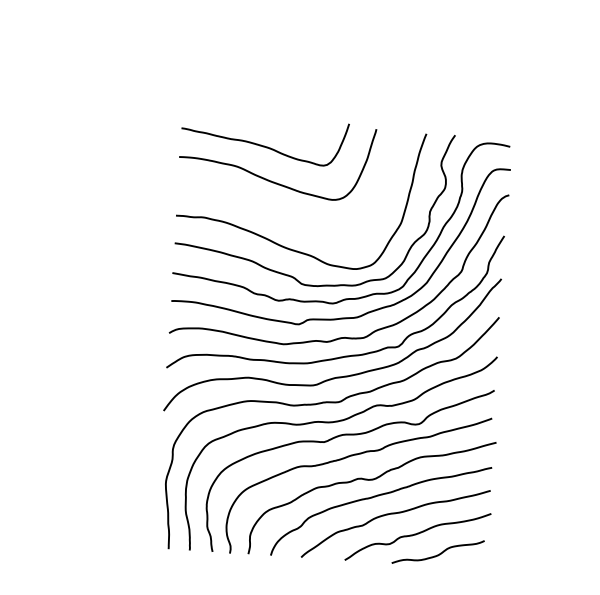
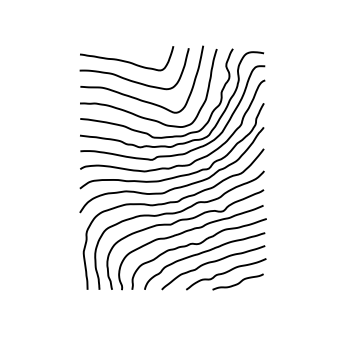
curve: (277, 211) -> (136, 97), added

